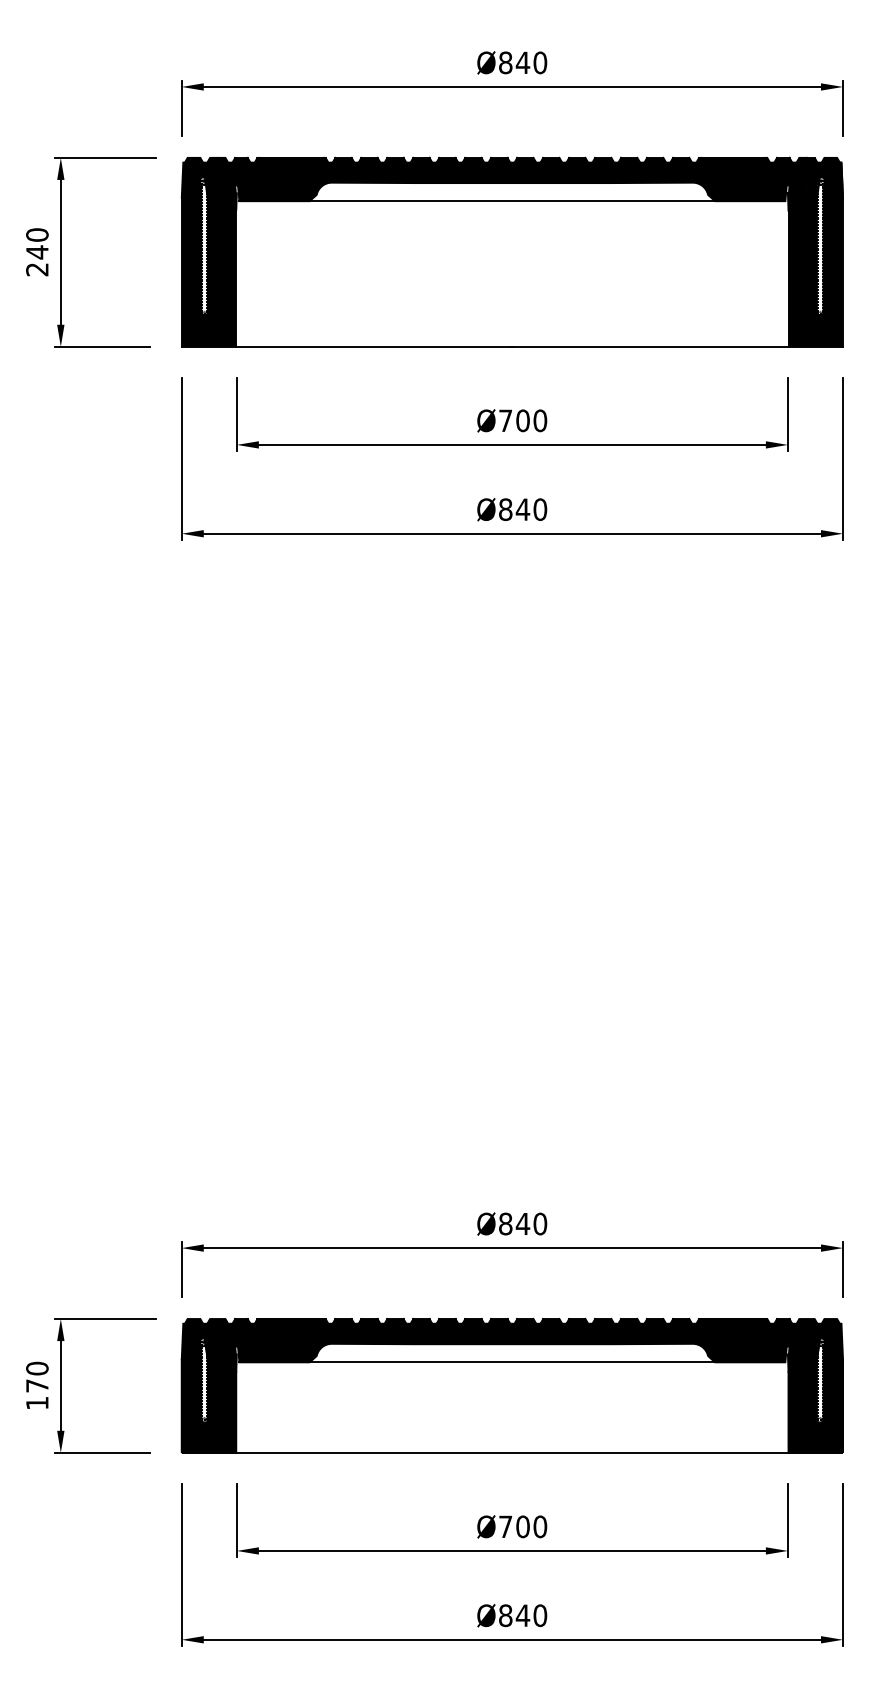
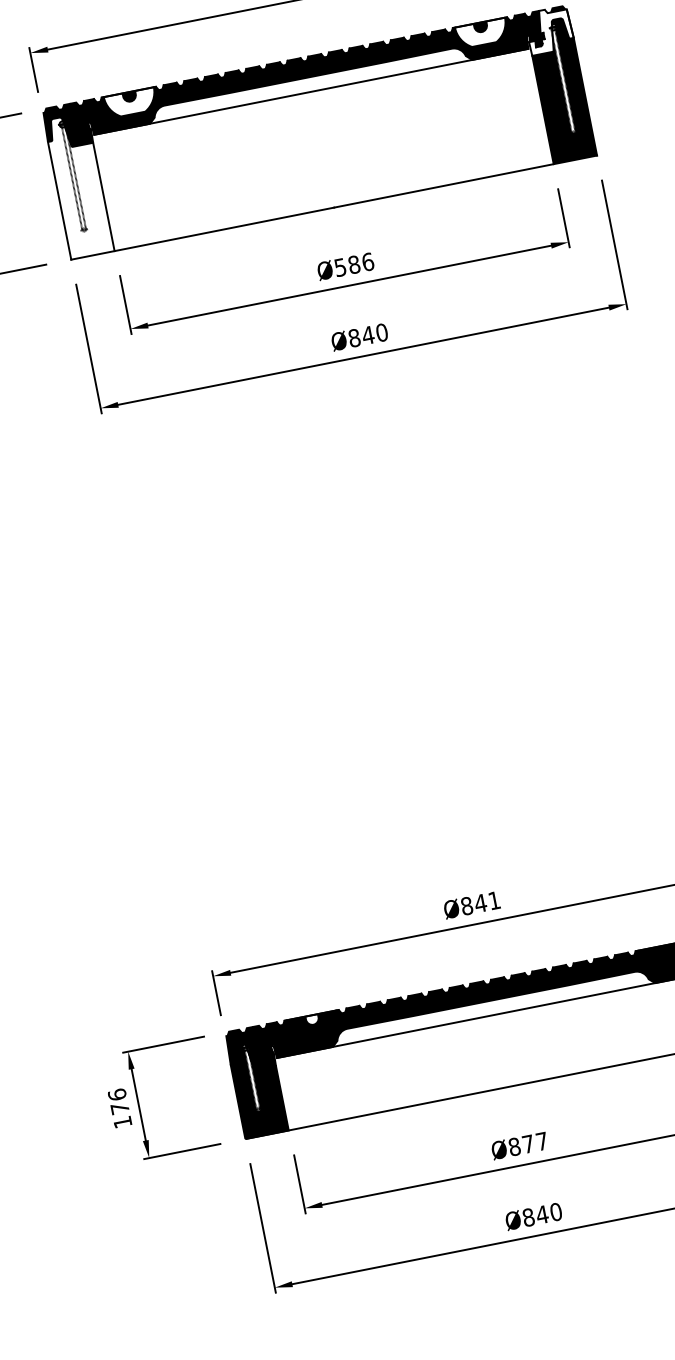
fill: (291, 171) -> (130, 103), removed
fill: (732, 171) -> (481, 33), removed
fill: (815, 183) -> (549, 30), removed
fill: (208, 259) -> (78, 186), removed
text: (523, 420) -> (354, 264), Ø700 -> Ø586
text: (540, 1223) -> (494, 900), Ø840 -> Ø841
fill: (291, 1324) -> (312, 1019), removed
text: (37, 1368) -> (117, 1094), 170 -> 176
text: (523, 1526) -> (528, 1143), Ø700 -> Ø877

